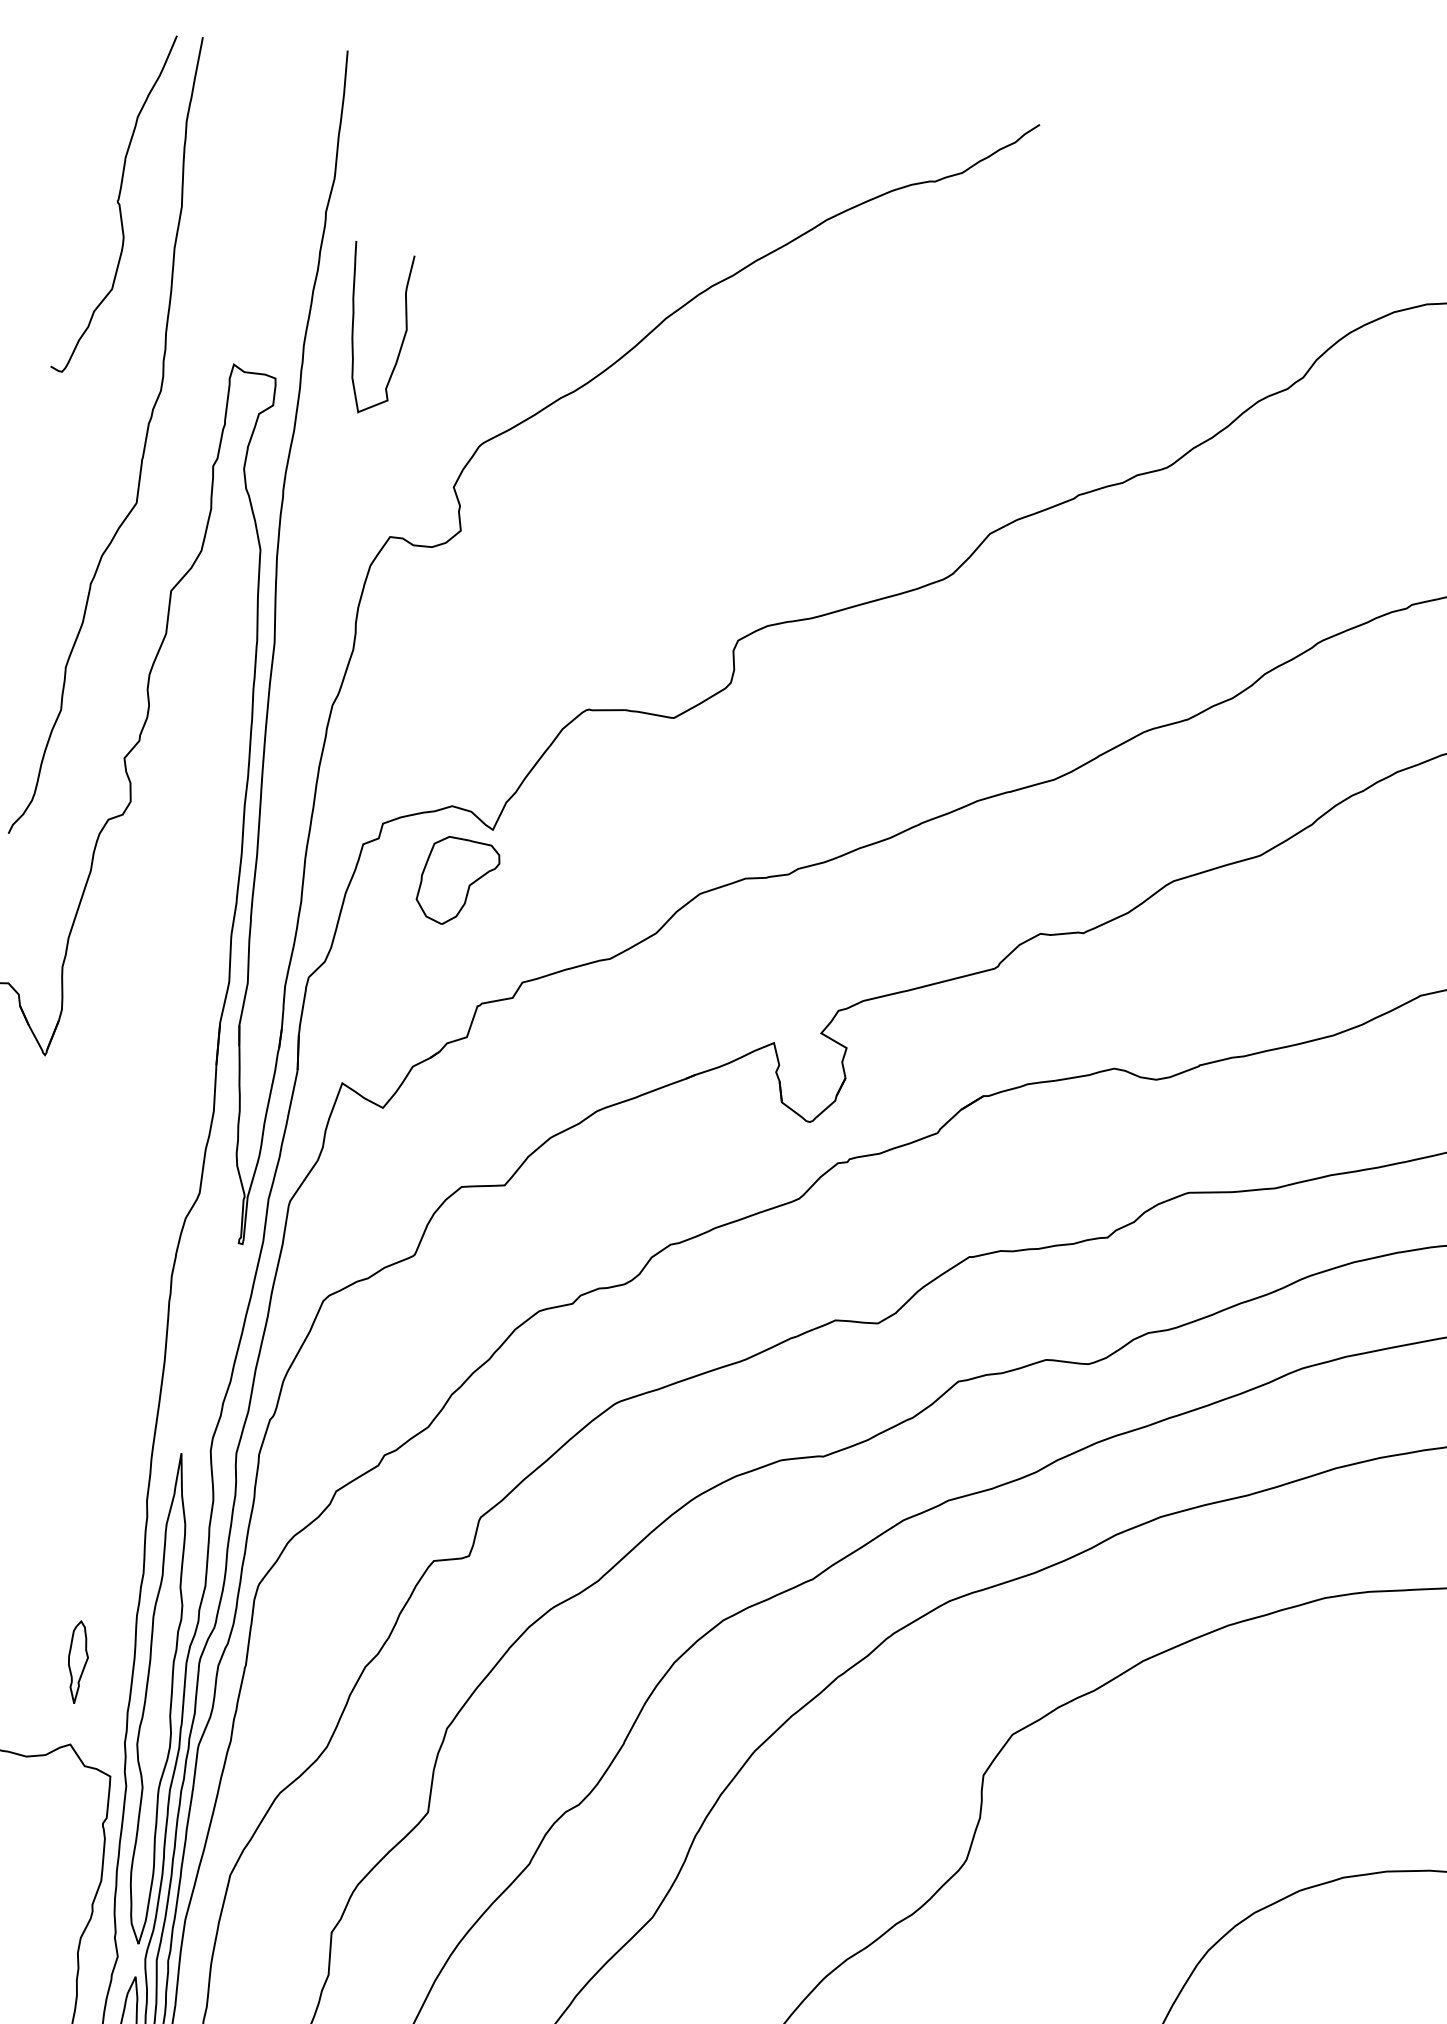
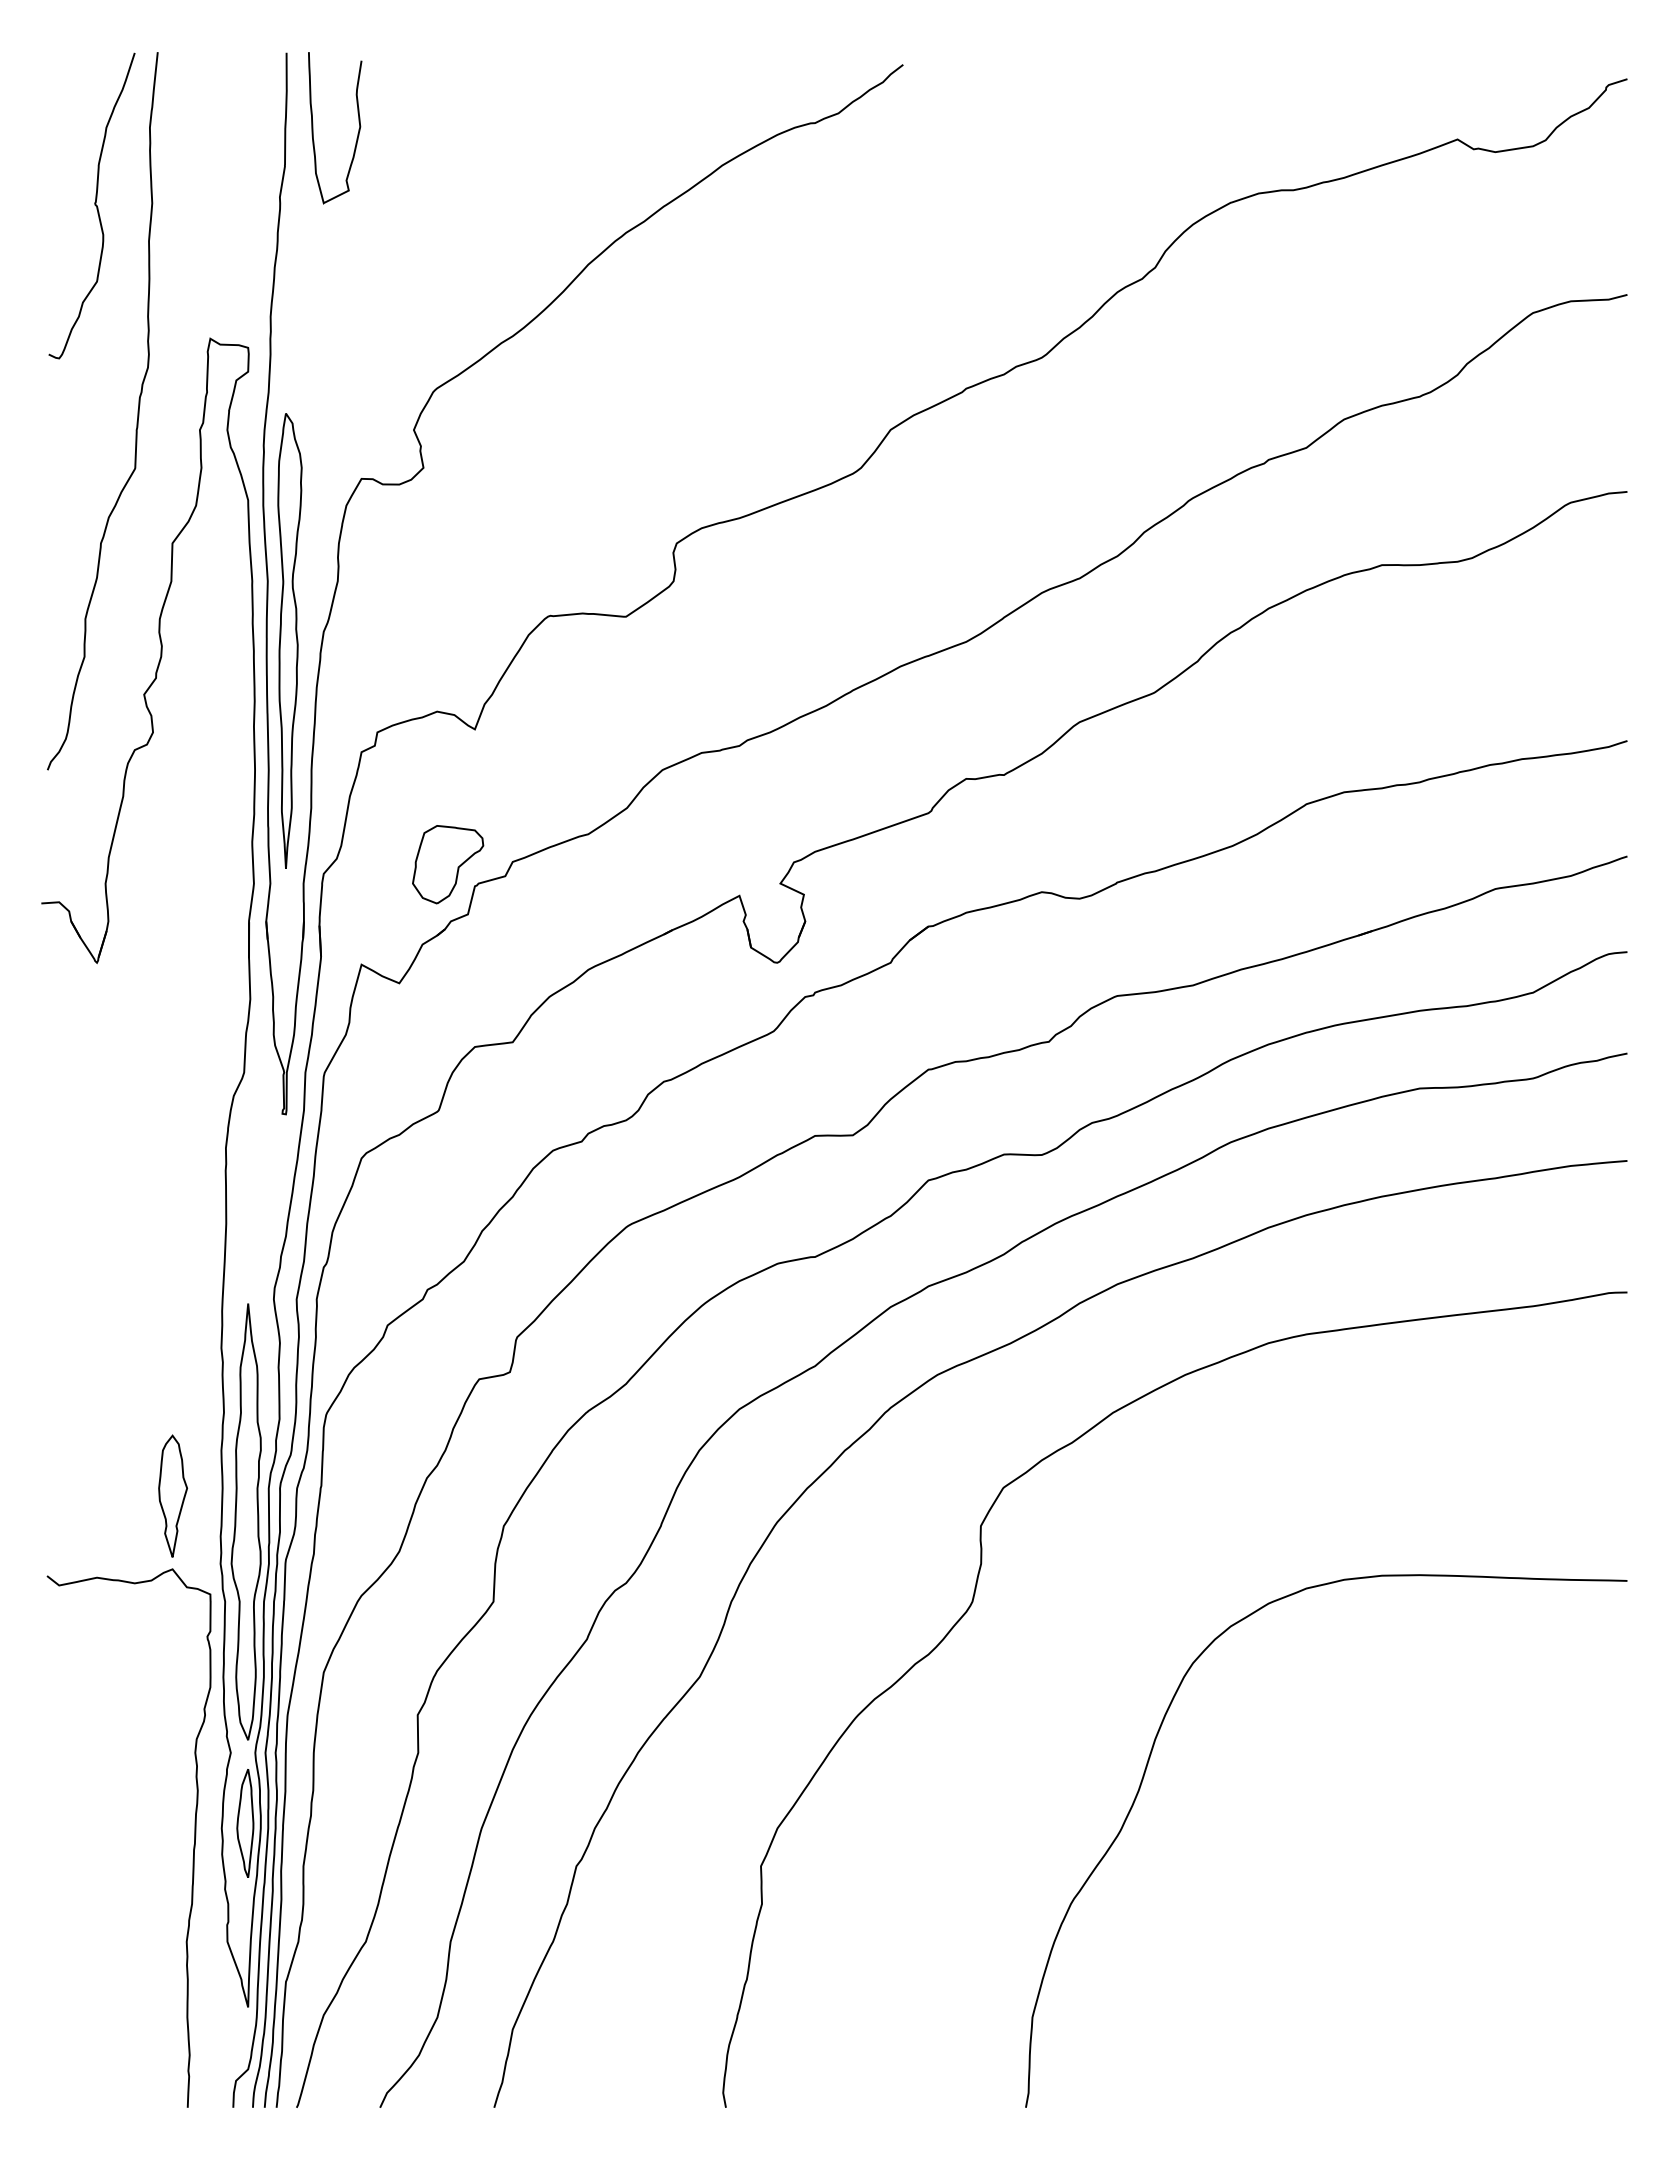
curve: (354, 327) -> (313, 128), moved
part: (293, 711) -> (289, 640), added
part: (458, 881) -> (448, 864), moved
part: (77, 1661) -> (172, 1495), size x1.67

